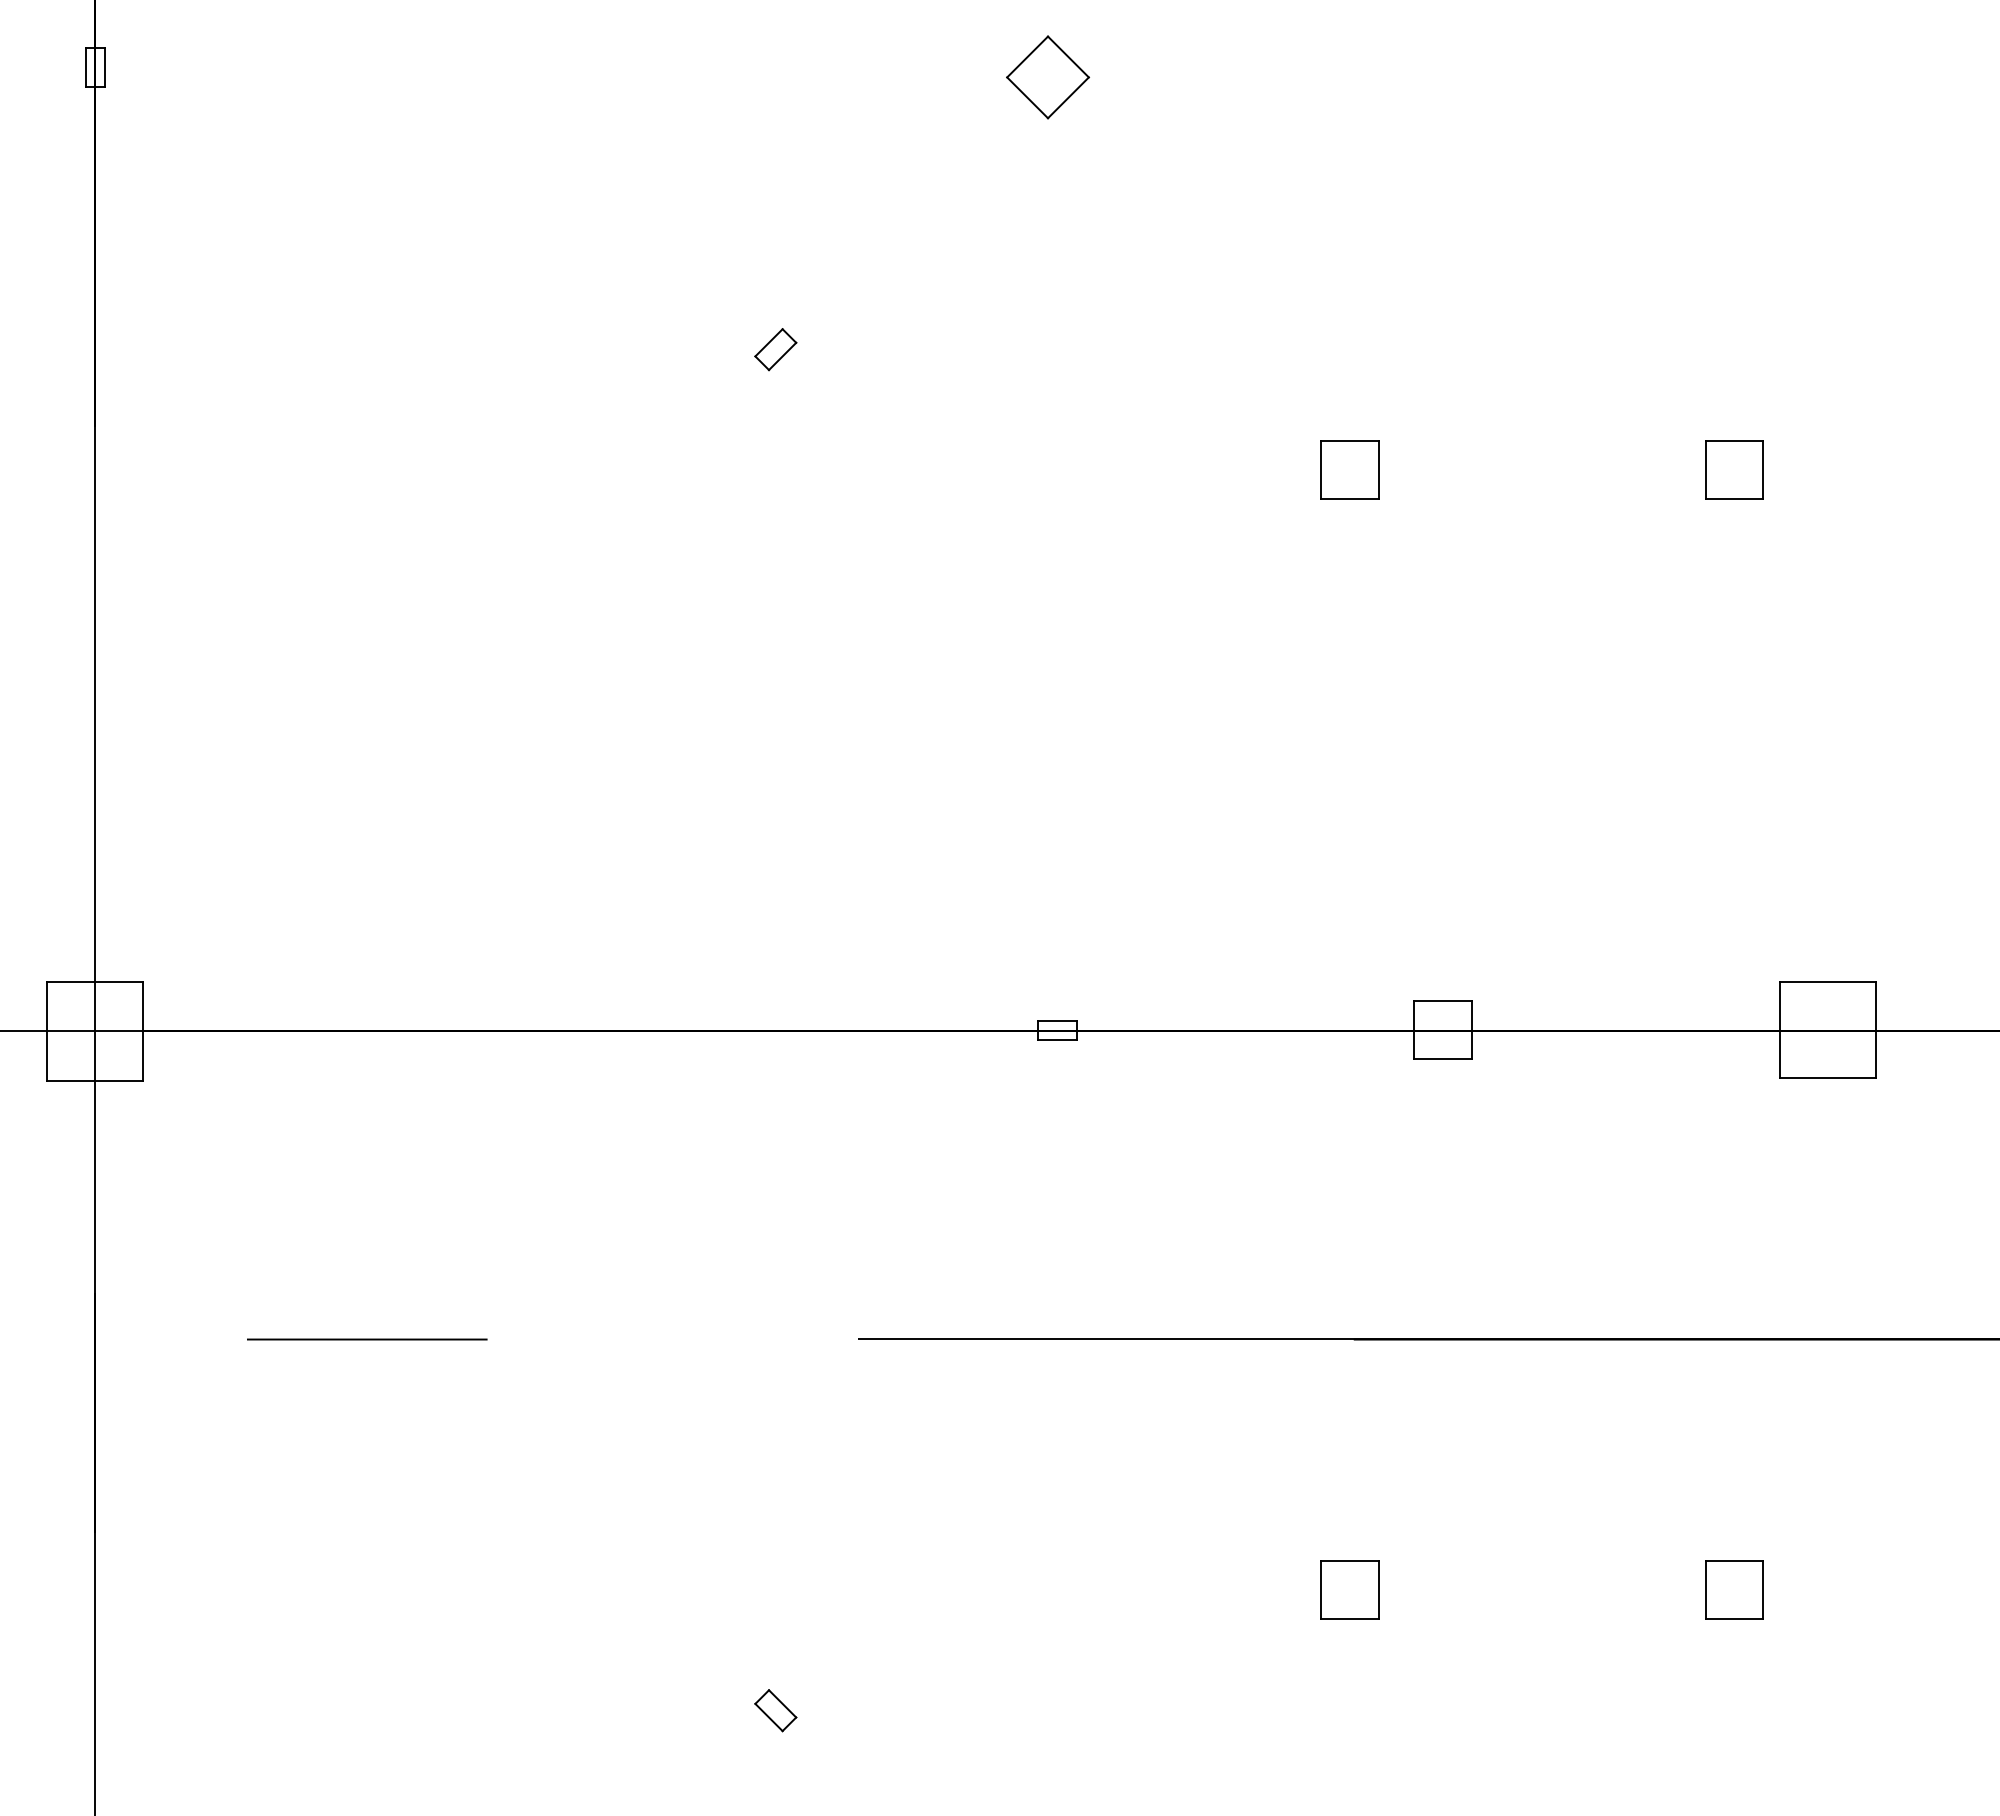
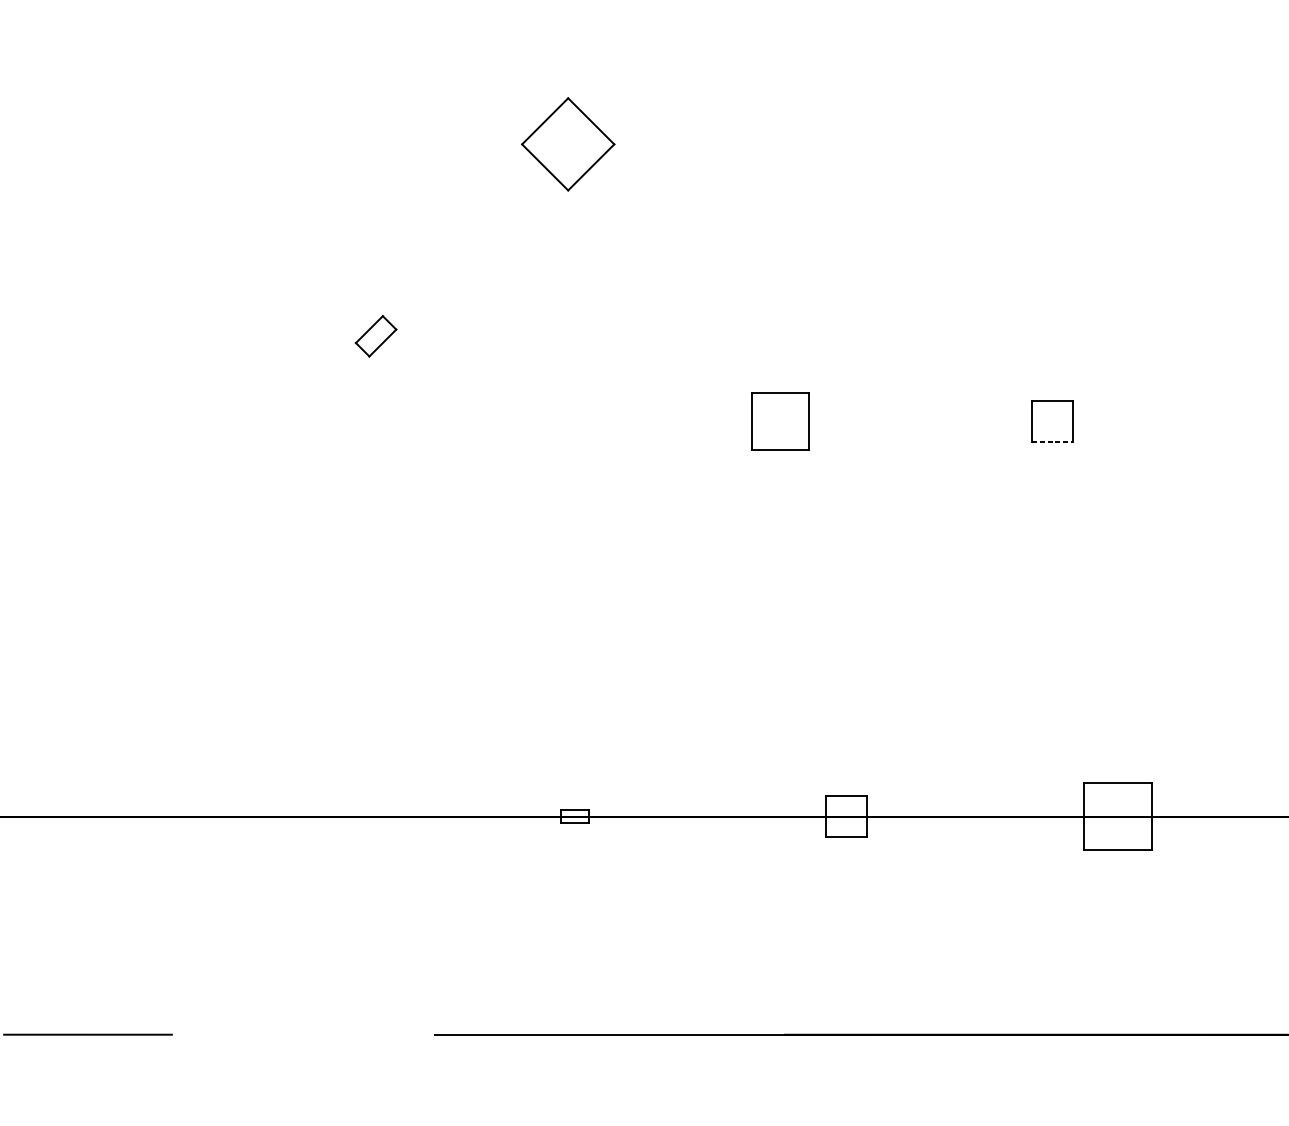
part: (1047, 77) -> (567, 144), size x1.6
part: (775, 349) -> (375, 336), size x1.4
part: (1349, 469) -> (780, 420), size x1.4
line: (1734, 498) -> (1052, 441), solid -> dashed

